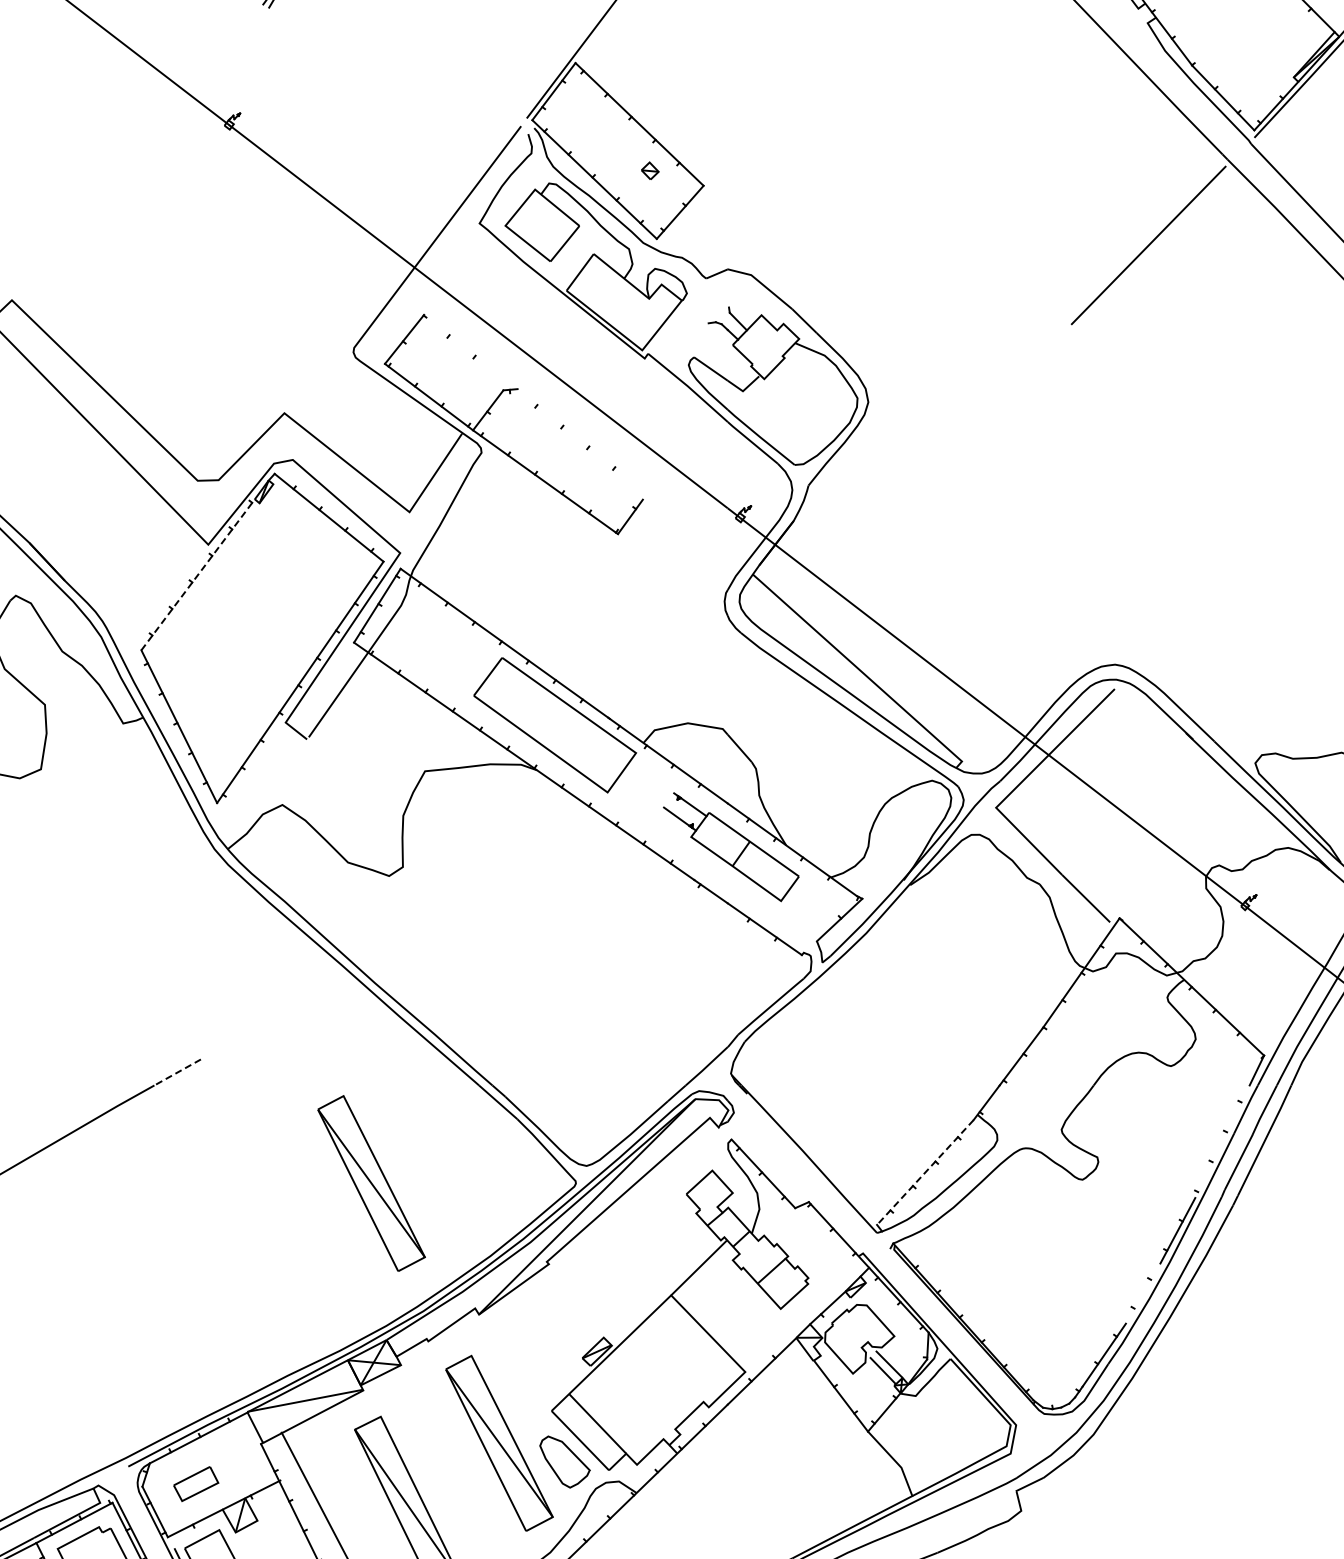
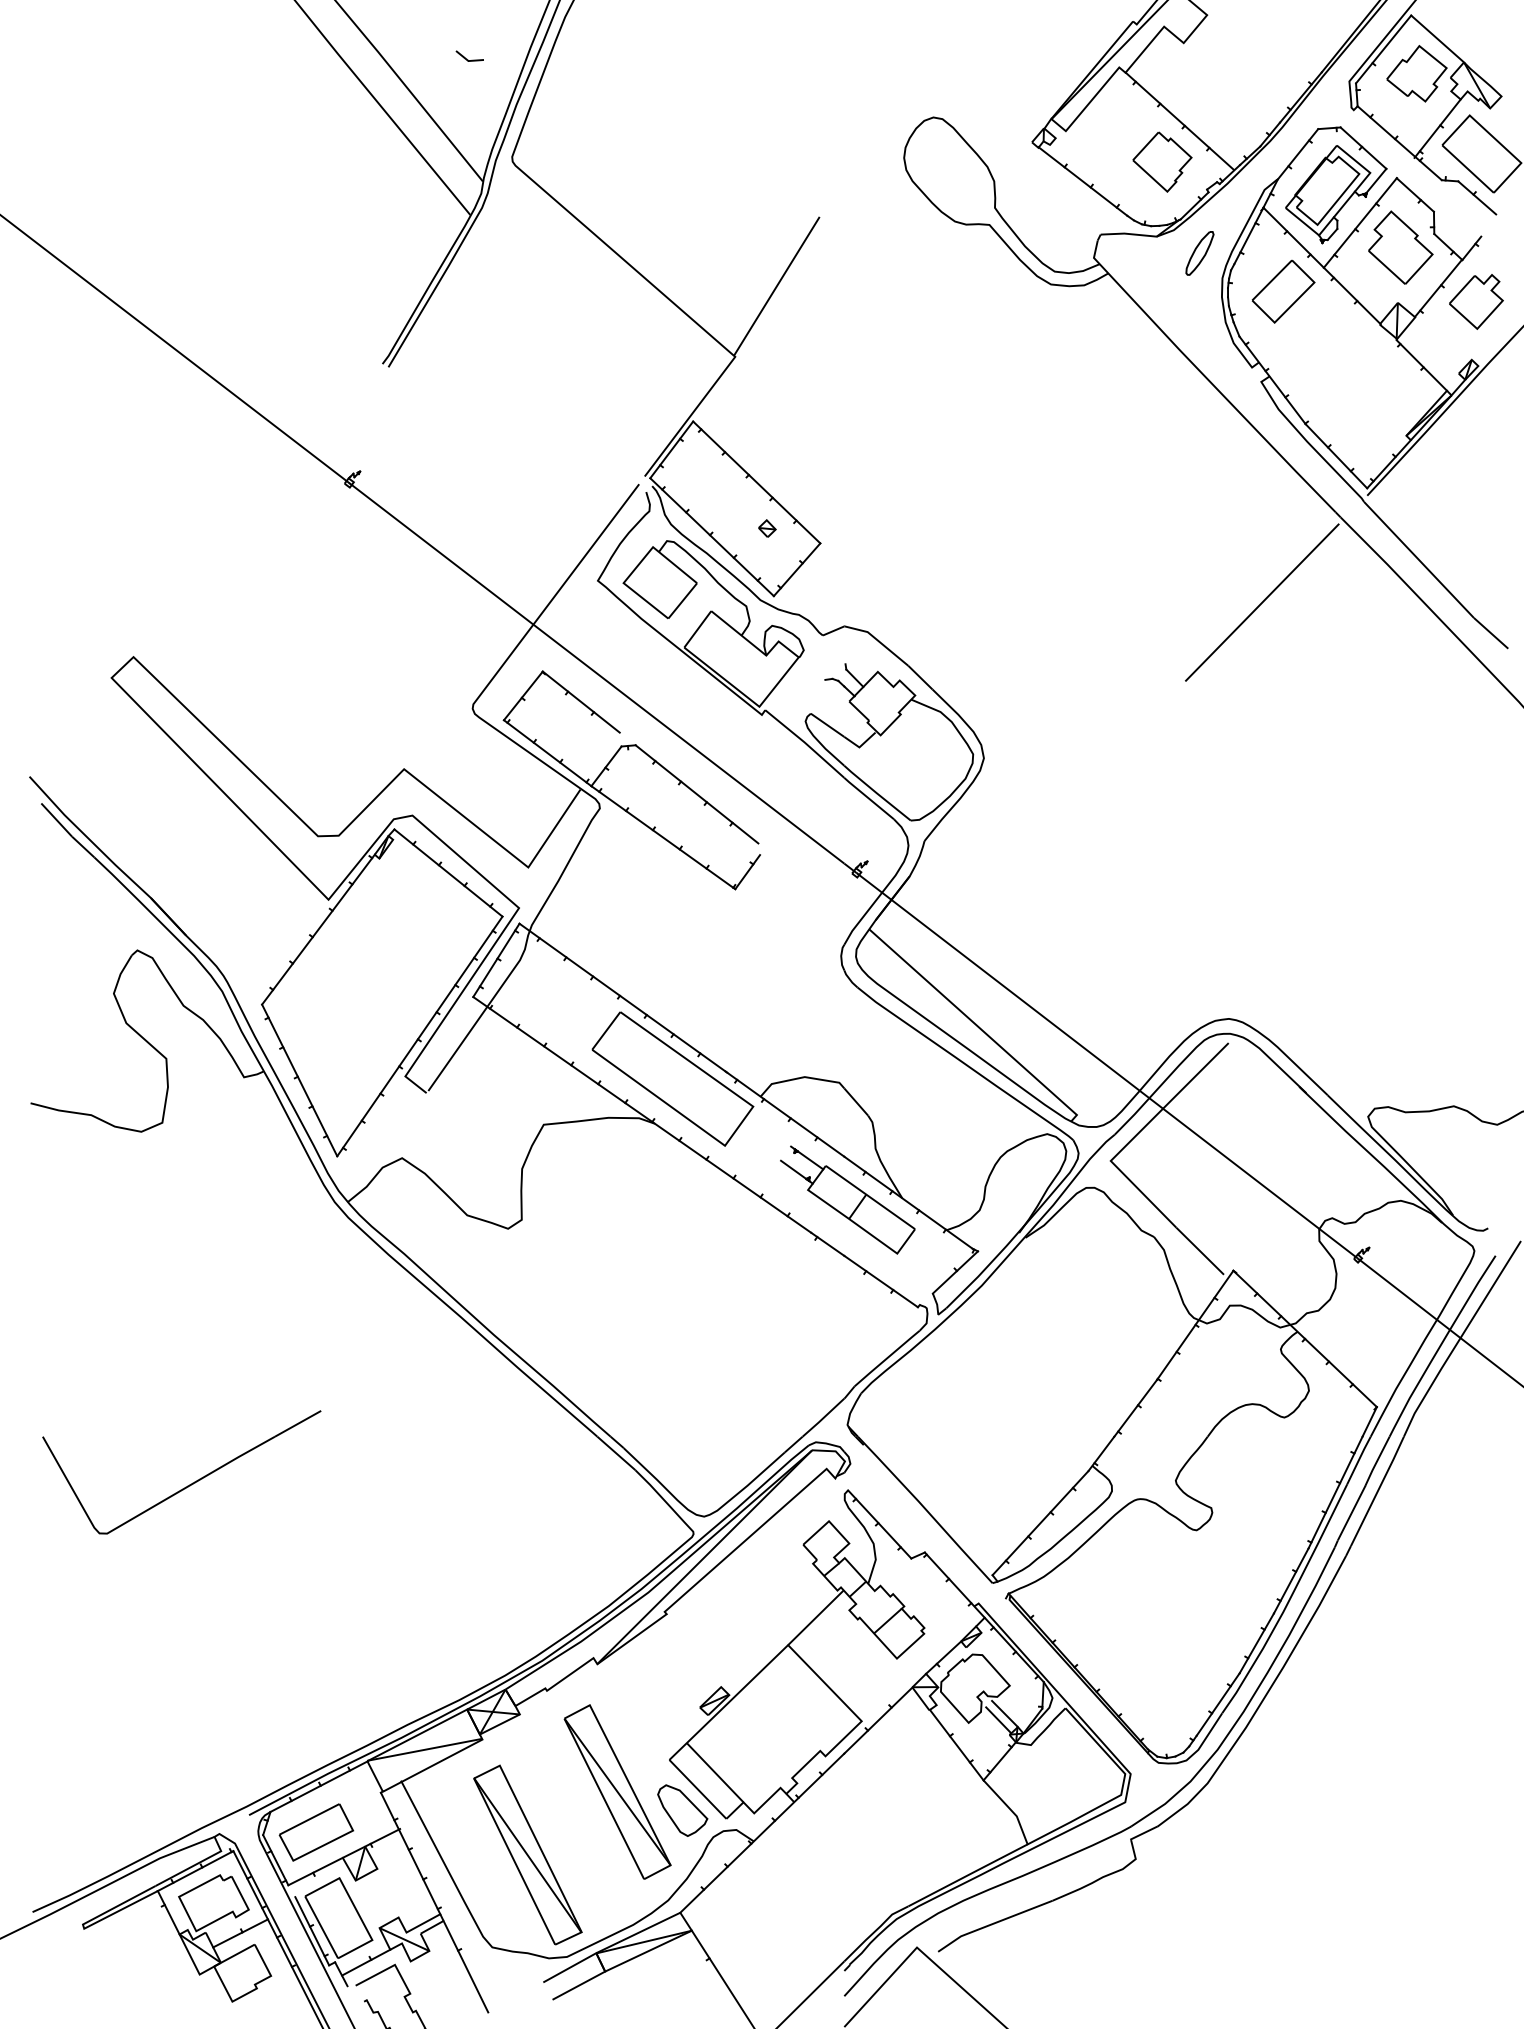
line: (462, 345) -> (580, 701), added
line: (578, 438) -> (696, 794), added
line: (198, 574) -> (318, 929), dashed -> solid
line: (177, 1073) -> (297, 1424), dashed -> solid
line: (1222, 1141) -> (1335, 1492), added
line: (925, 1172) -> (1040, 1523), dashed -> solid
part: (371, 1182) -> (490, 1533), removed
line: (1142, 1293) -> (1256, 1643), added
part: (196, 1484) -> (316, 1832), size x1.67

